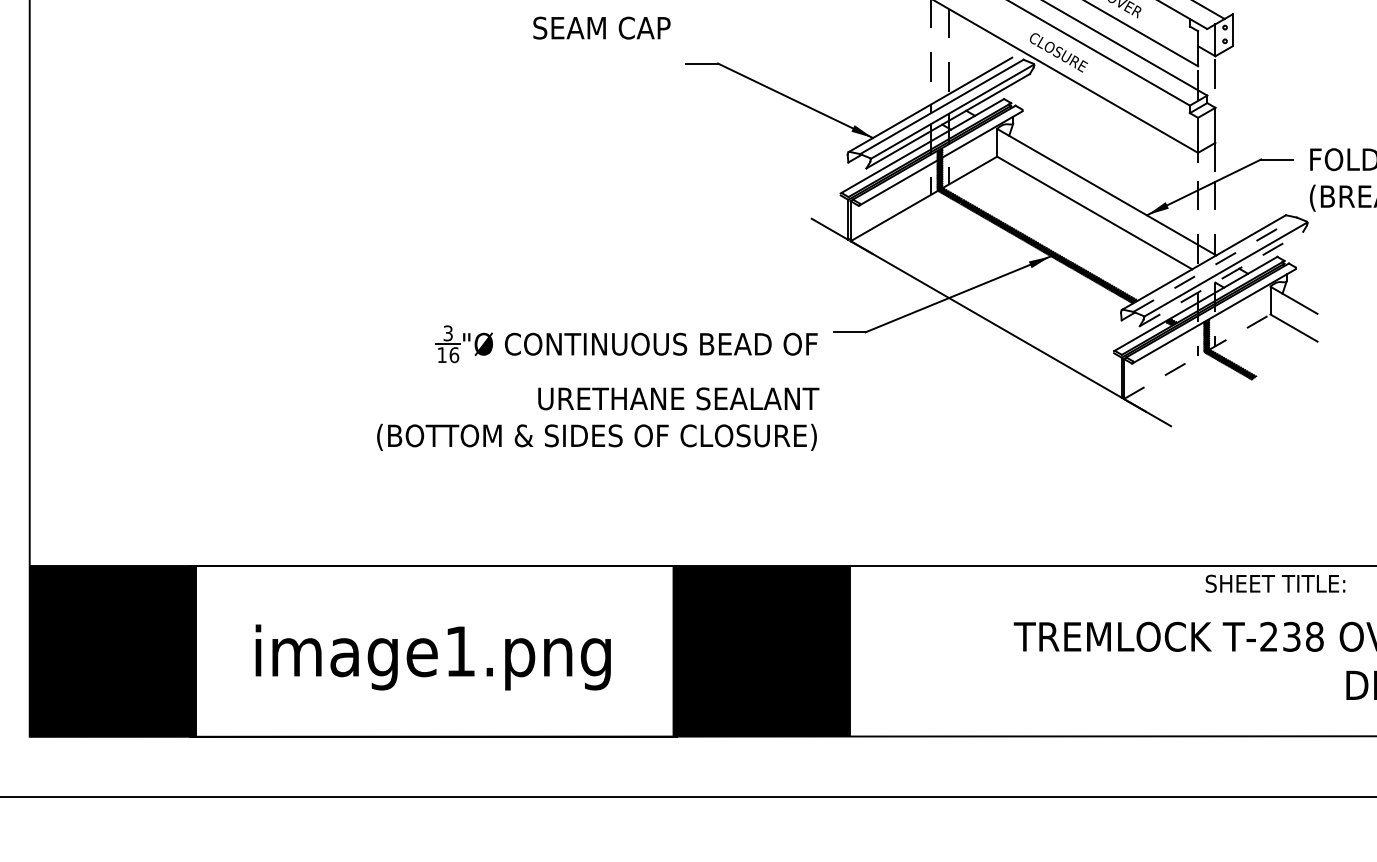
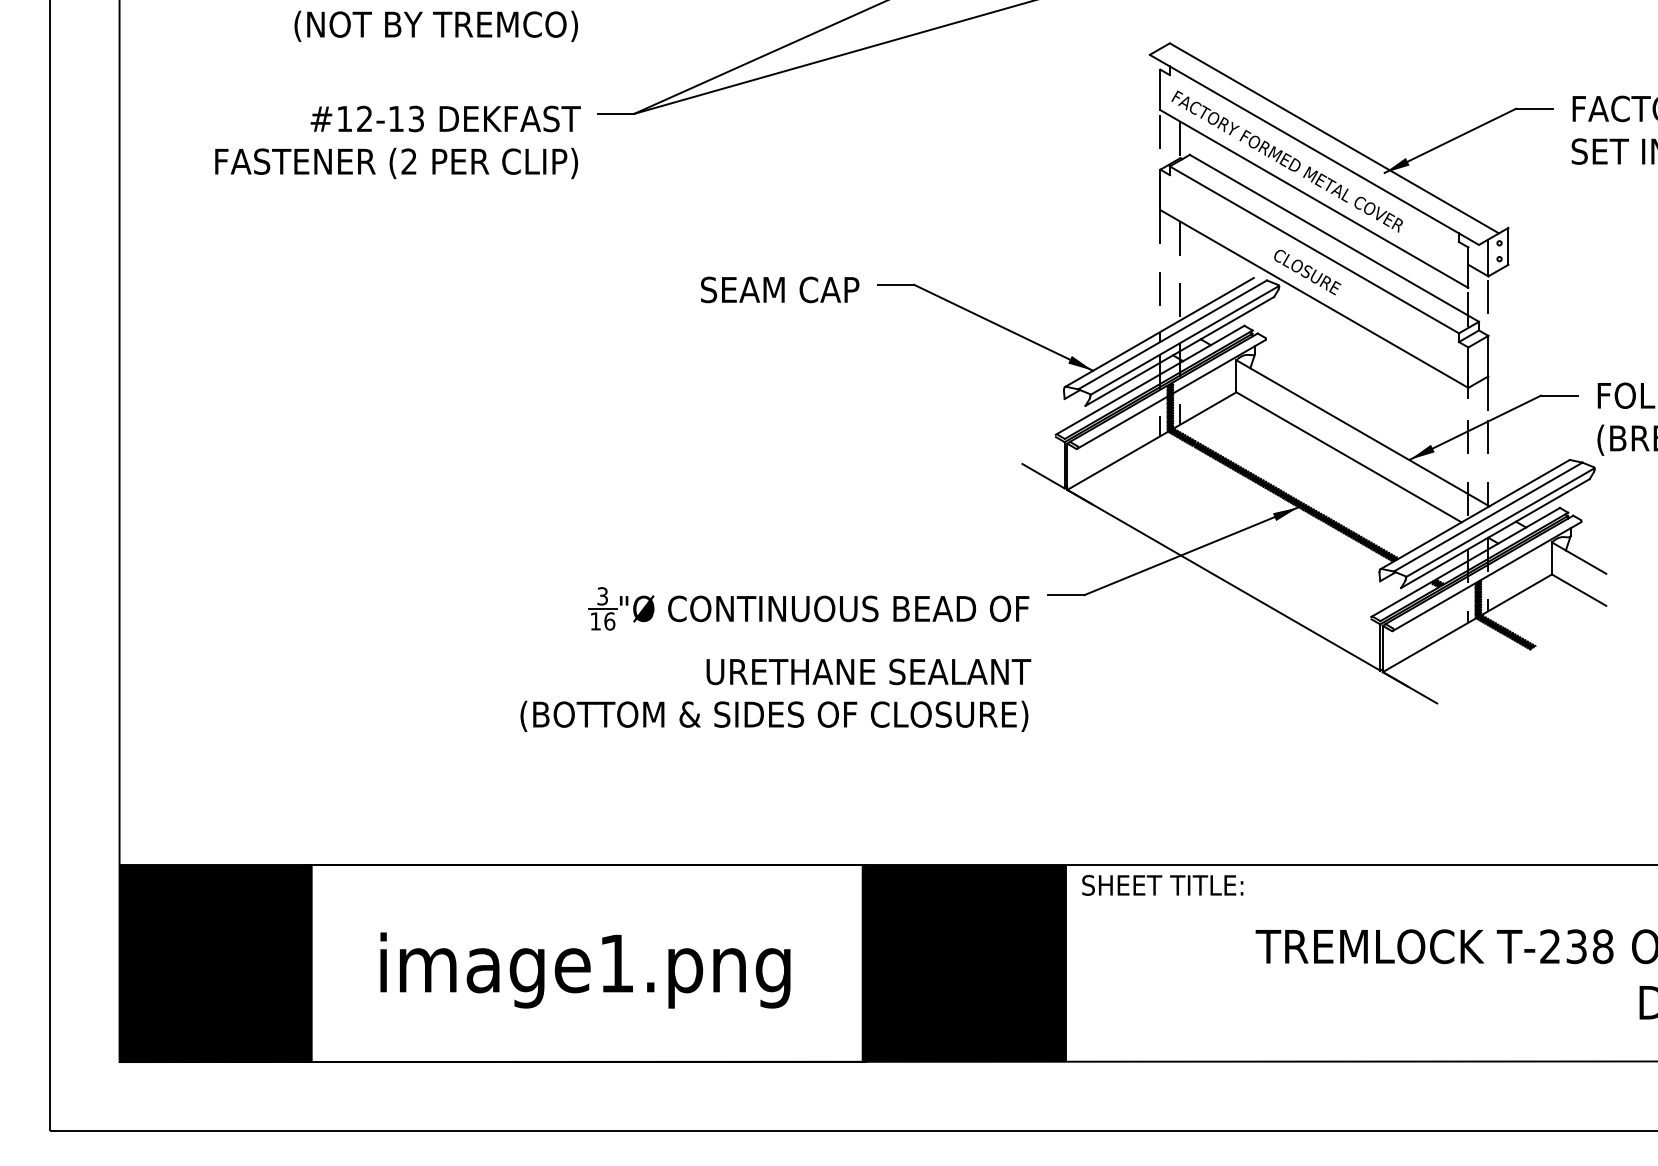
text: (602, 27) -> (780, 289), moved
line: (1215, 265) -> (1488, 517), dashed -> solid
line: (1221, 278) -> (1495, 533), dashed -> solid
line: (1197, 356) -> (1467, 623), dashed -> solid
text: (1275, 583) -> (1162, 885), moved

